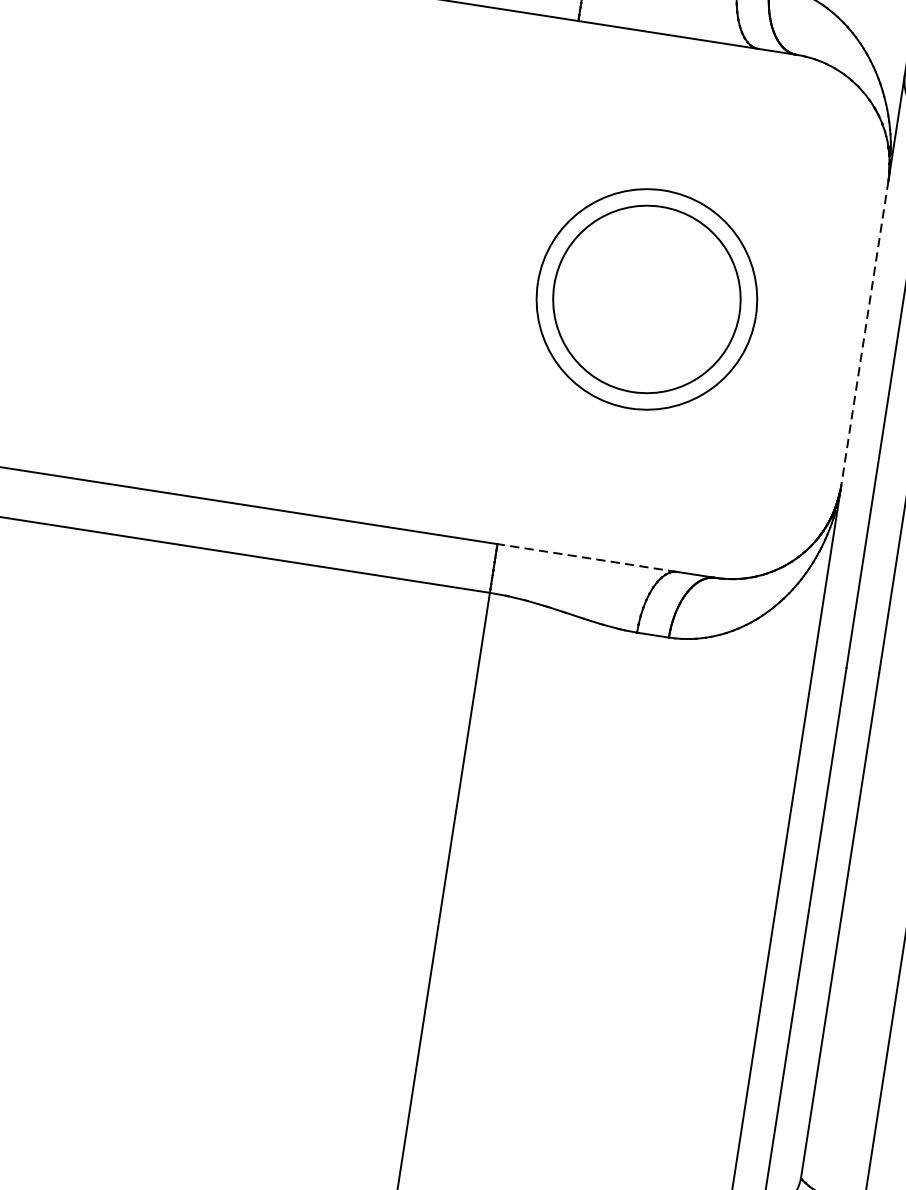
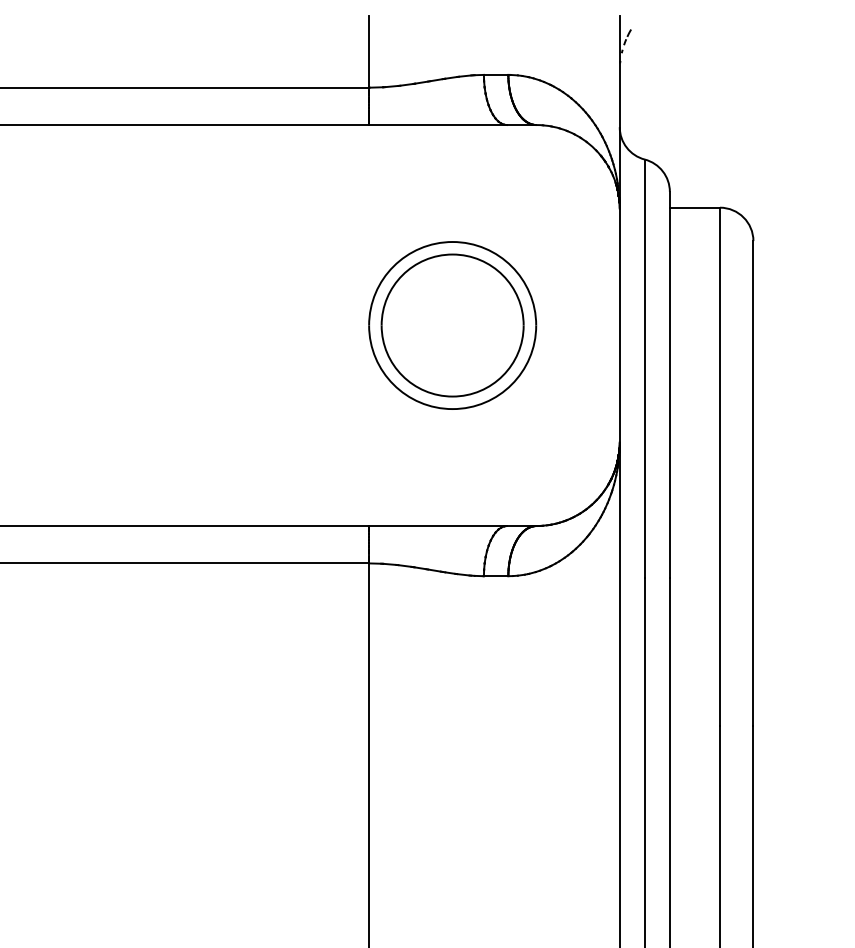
line: (864, 333) -> (619, 325), dashed -> solid
line: (587, 558) -> (438, 526), dashed -> solid

